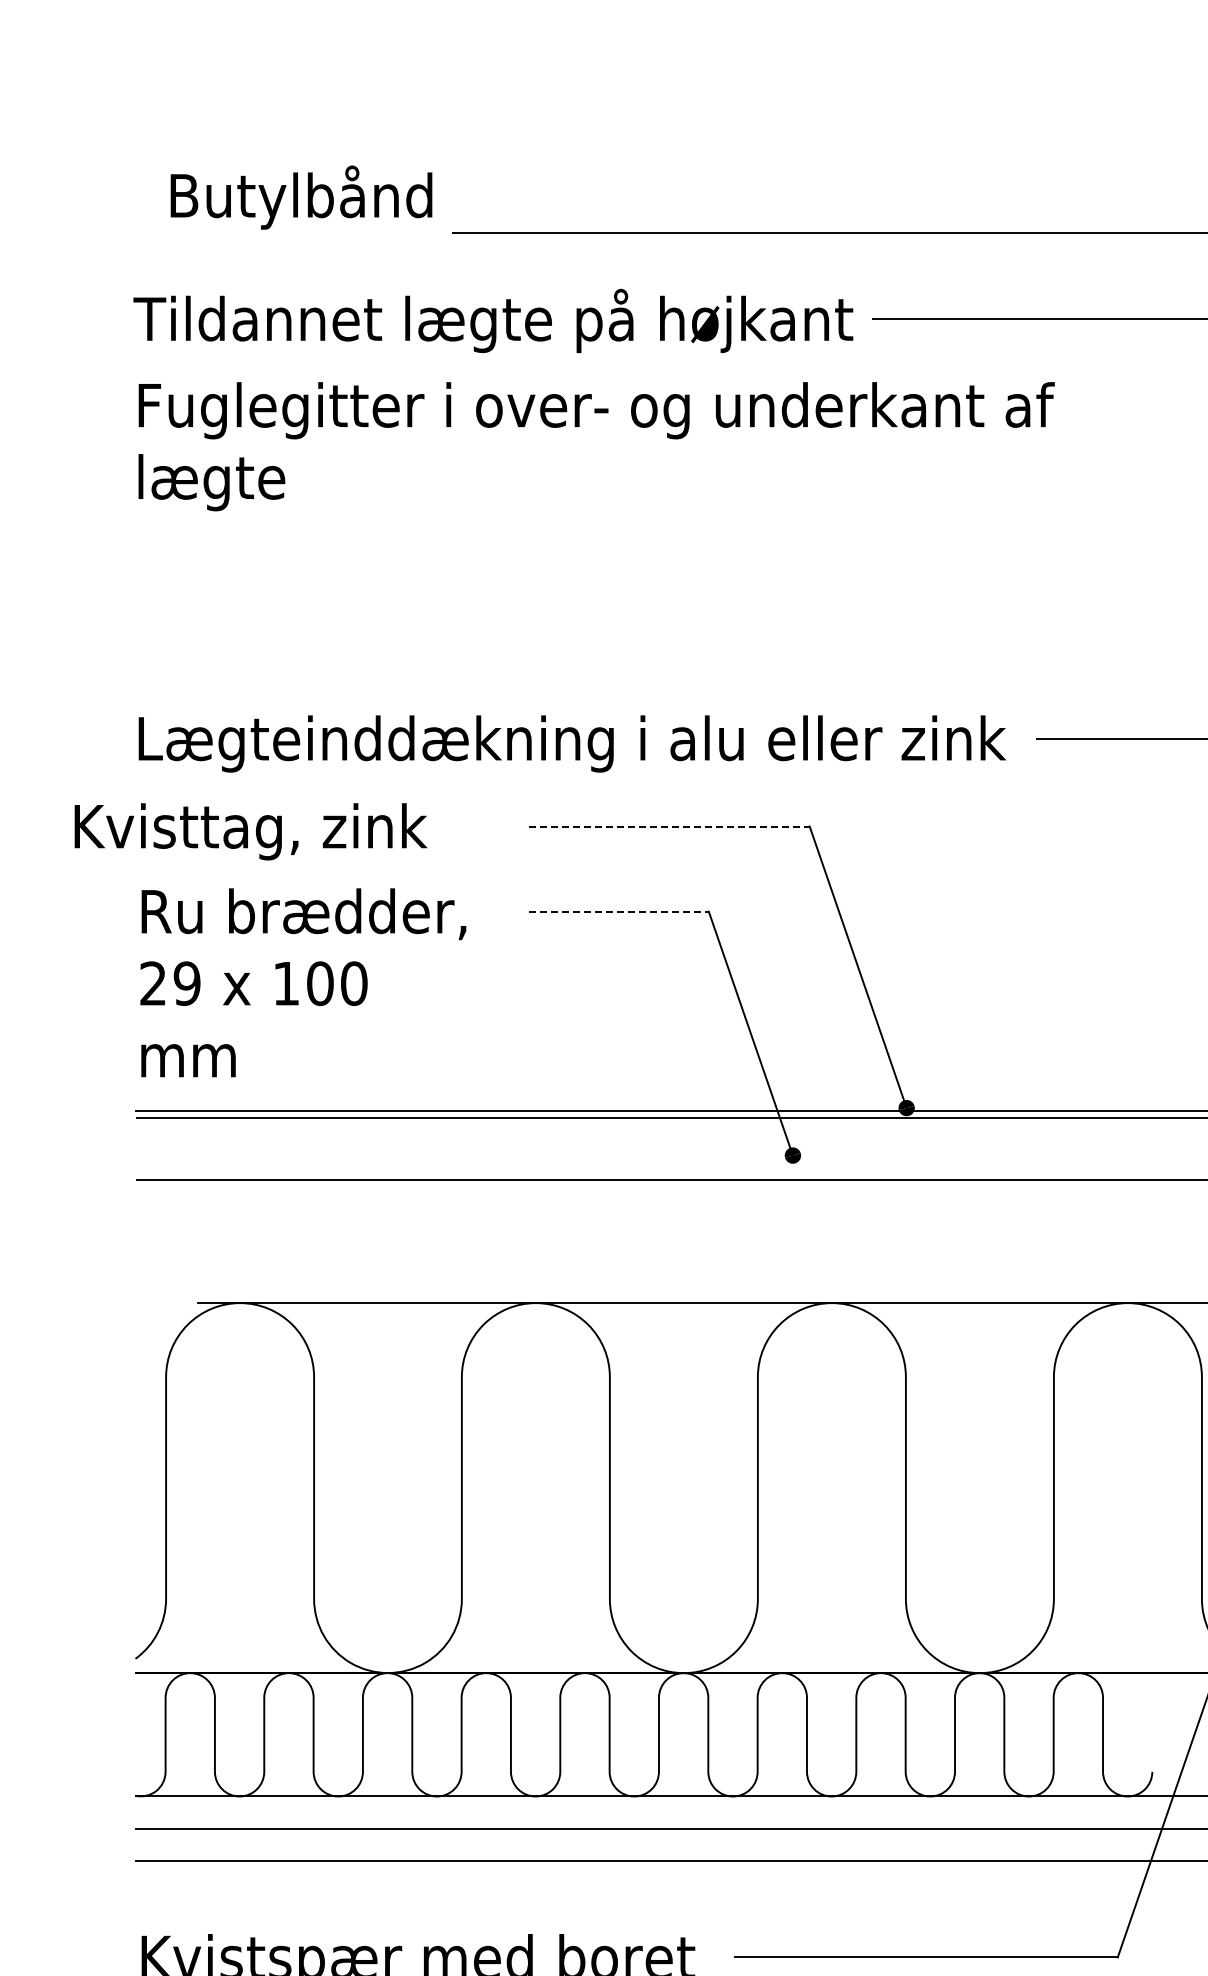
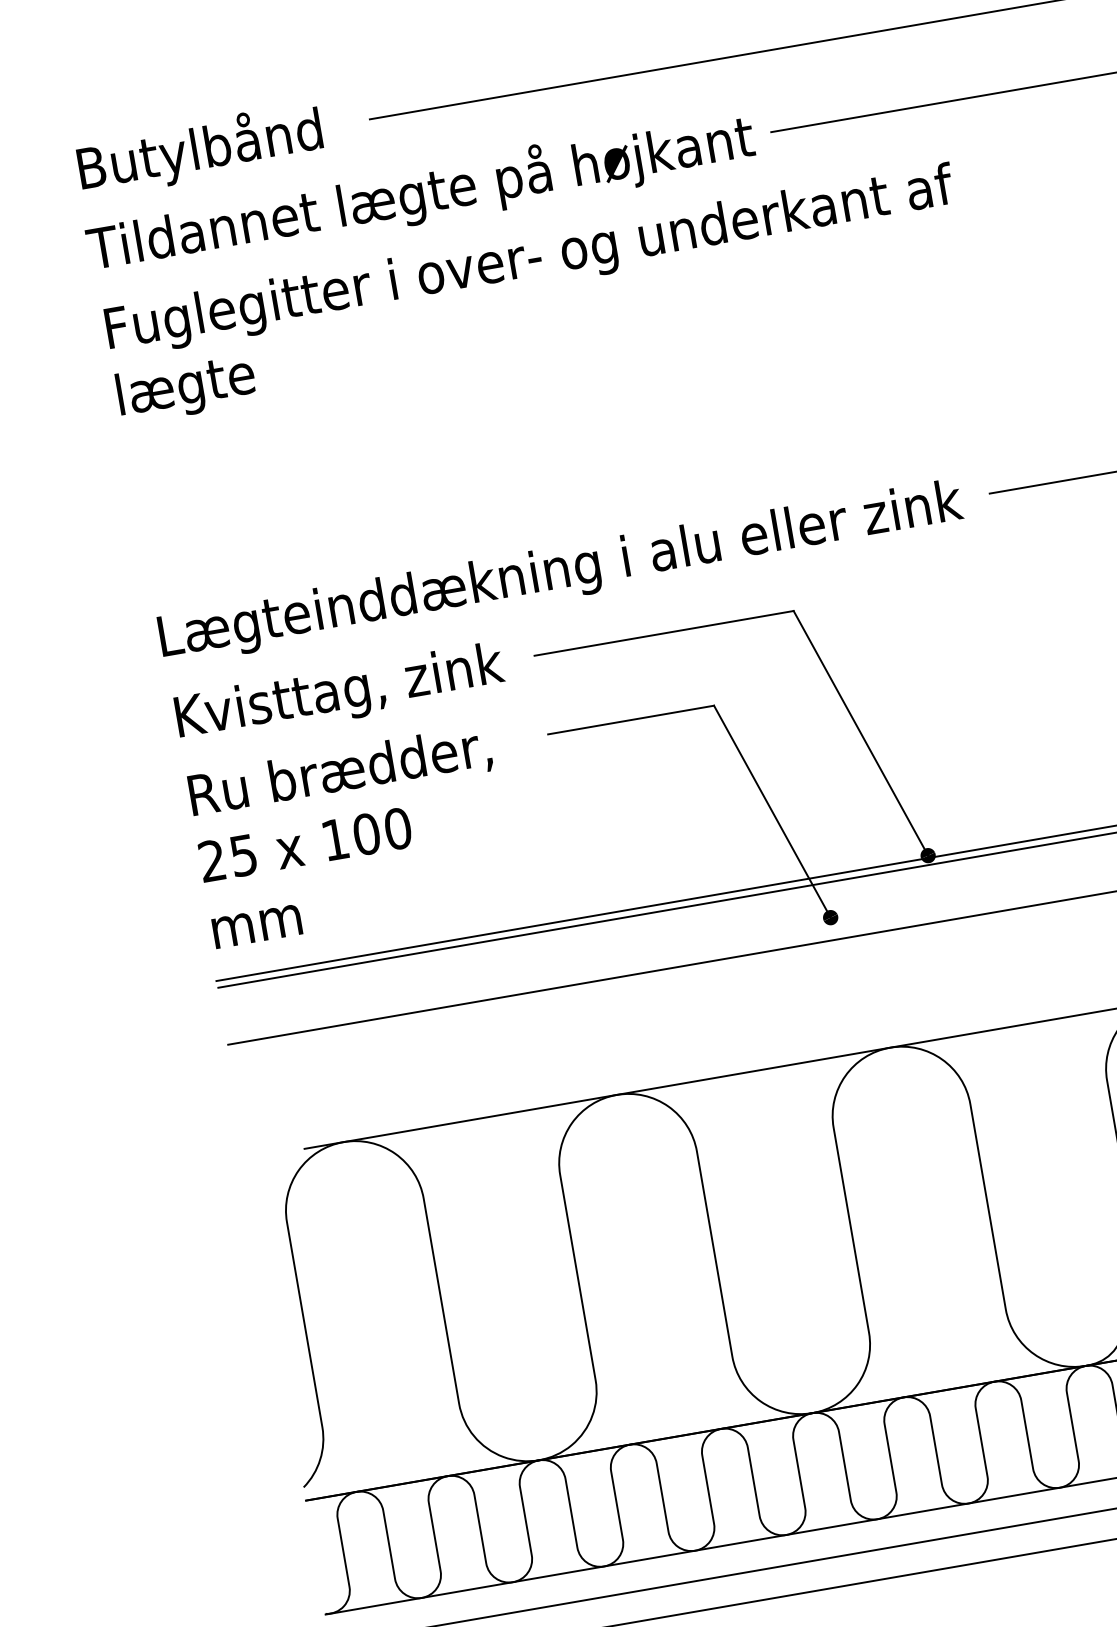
text: (301, 197) -> (200, 150), moved
line: (669, 826) -> (664, 633), dashed -> solid
text: (250, 831) -> (339, 694), moved
line: (619, 911) -> (631, 719), dashed -> solid
text: (186, 983) -> (243, 855), 29 -> 25

